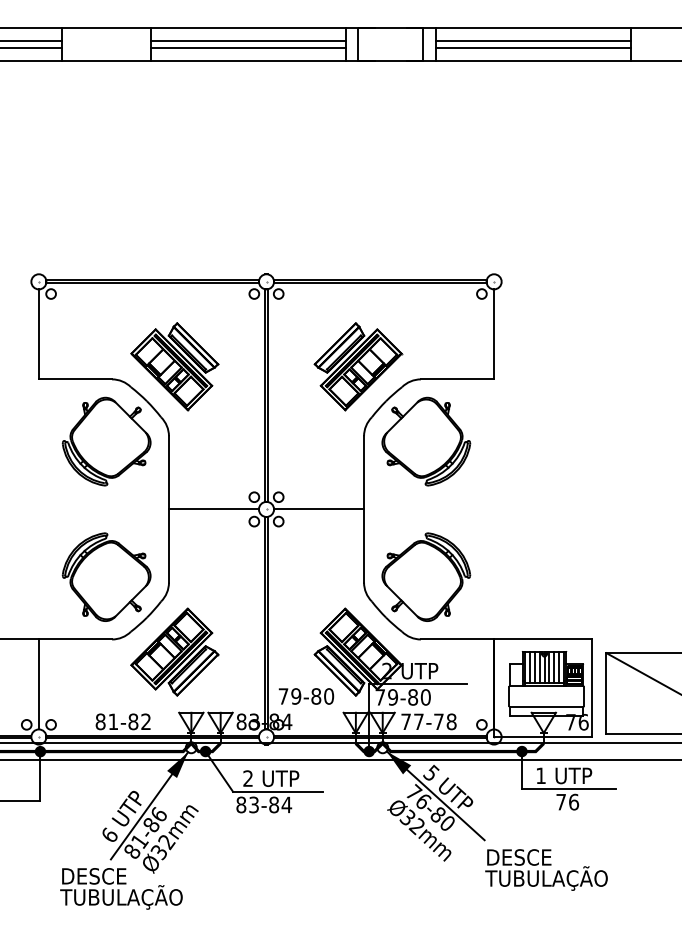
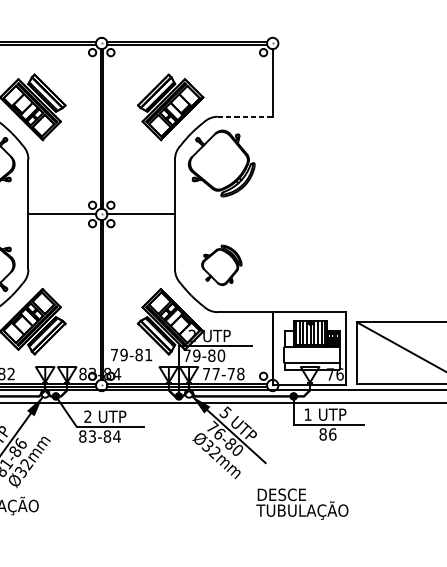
line: (457, 379) -> (245, 116), solid -> dashed
part: (426, 576) -> (221, 264), size x0.6
text: (329, 696) -> (149, 355), 79-80 -> 79-81
text: (561, 801) -> (323, 433), 76 -> 86
text: (546, 869) -> (302, 503), moved

